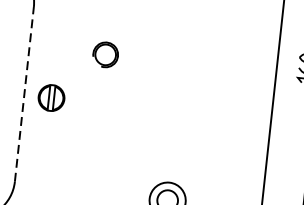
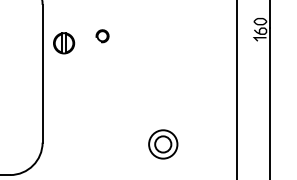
part: (105, 55) -> (102, 36), size x0.62
line: (24, 94) -> (42, 73), dashed -> solid
part: (52, 98) -> (64, 43), moved

